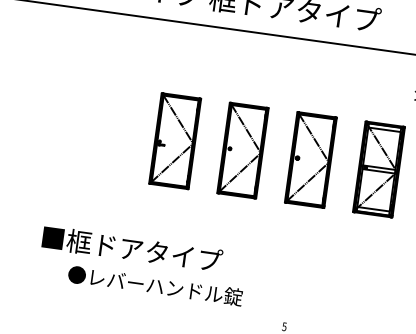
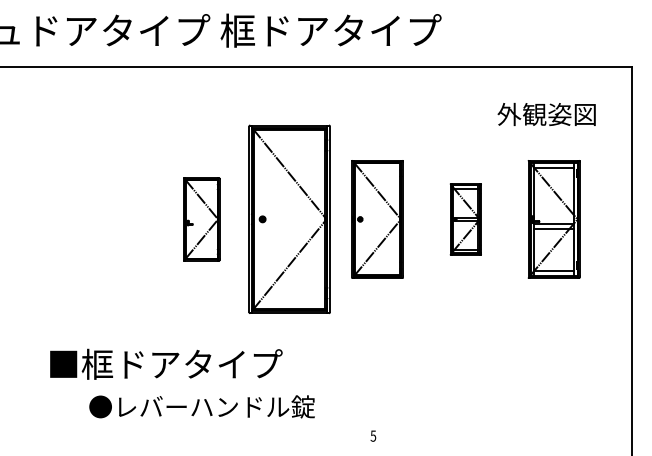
part: (175, 141) -> (201, 219), size x0.7
part: (242, 150) -> (289, 219), size x1.6
part: (378, 169) -> (465, 219), size x0.6

